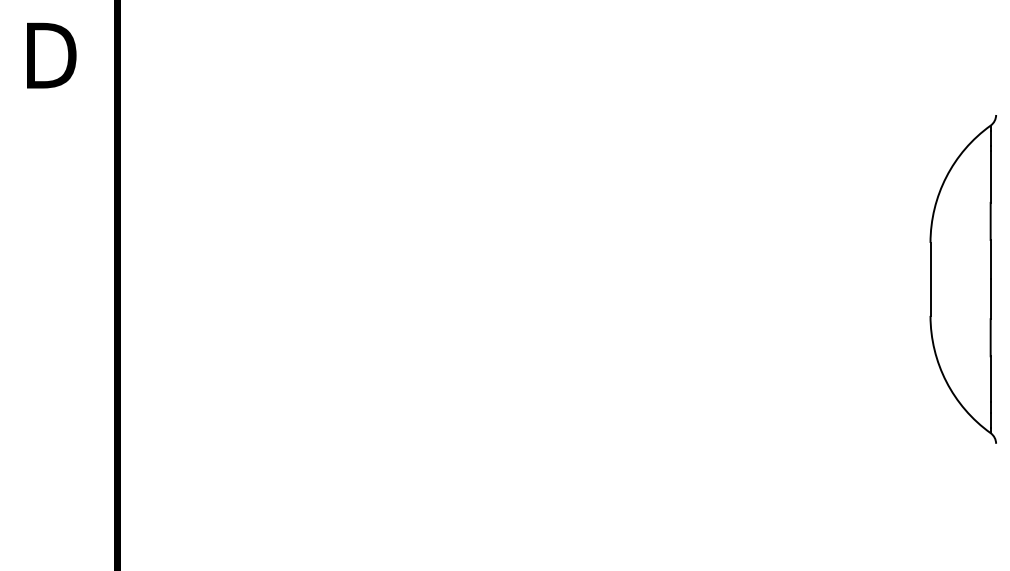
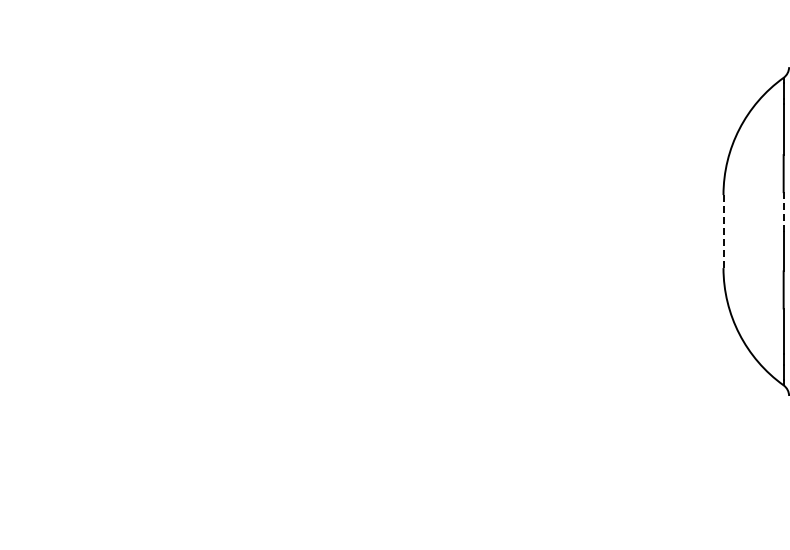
line: (990, 259) -> (783, 211), solid -> dashed
line: (930, 278) -> (723, 230), solid -> dashed

